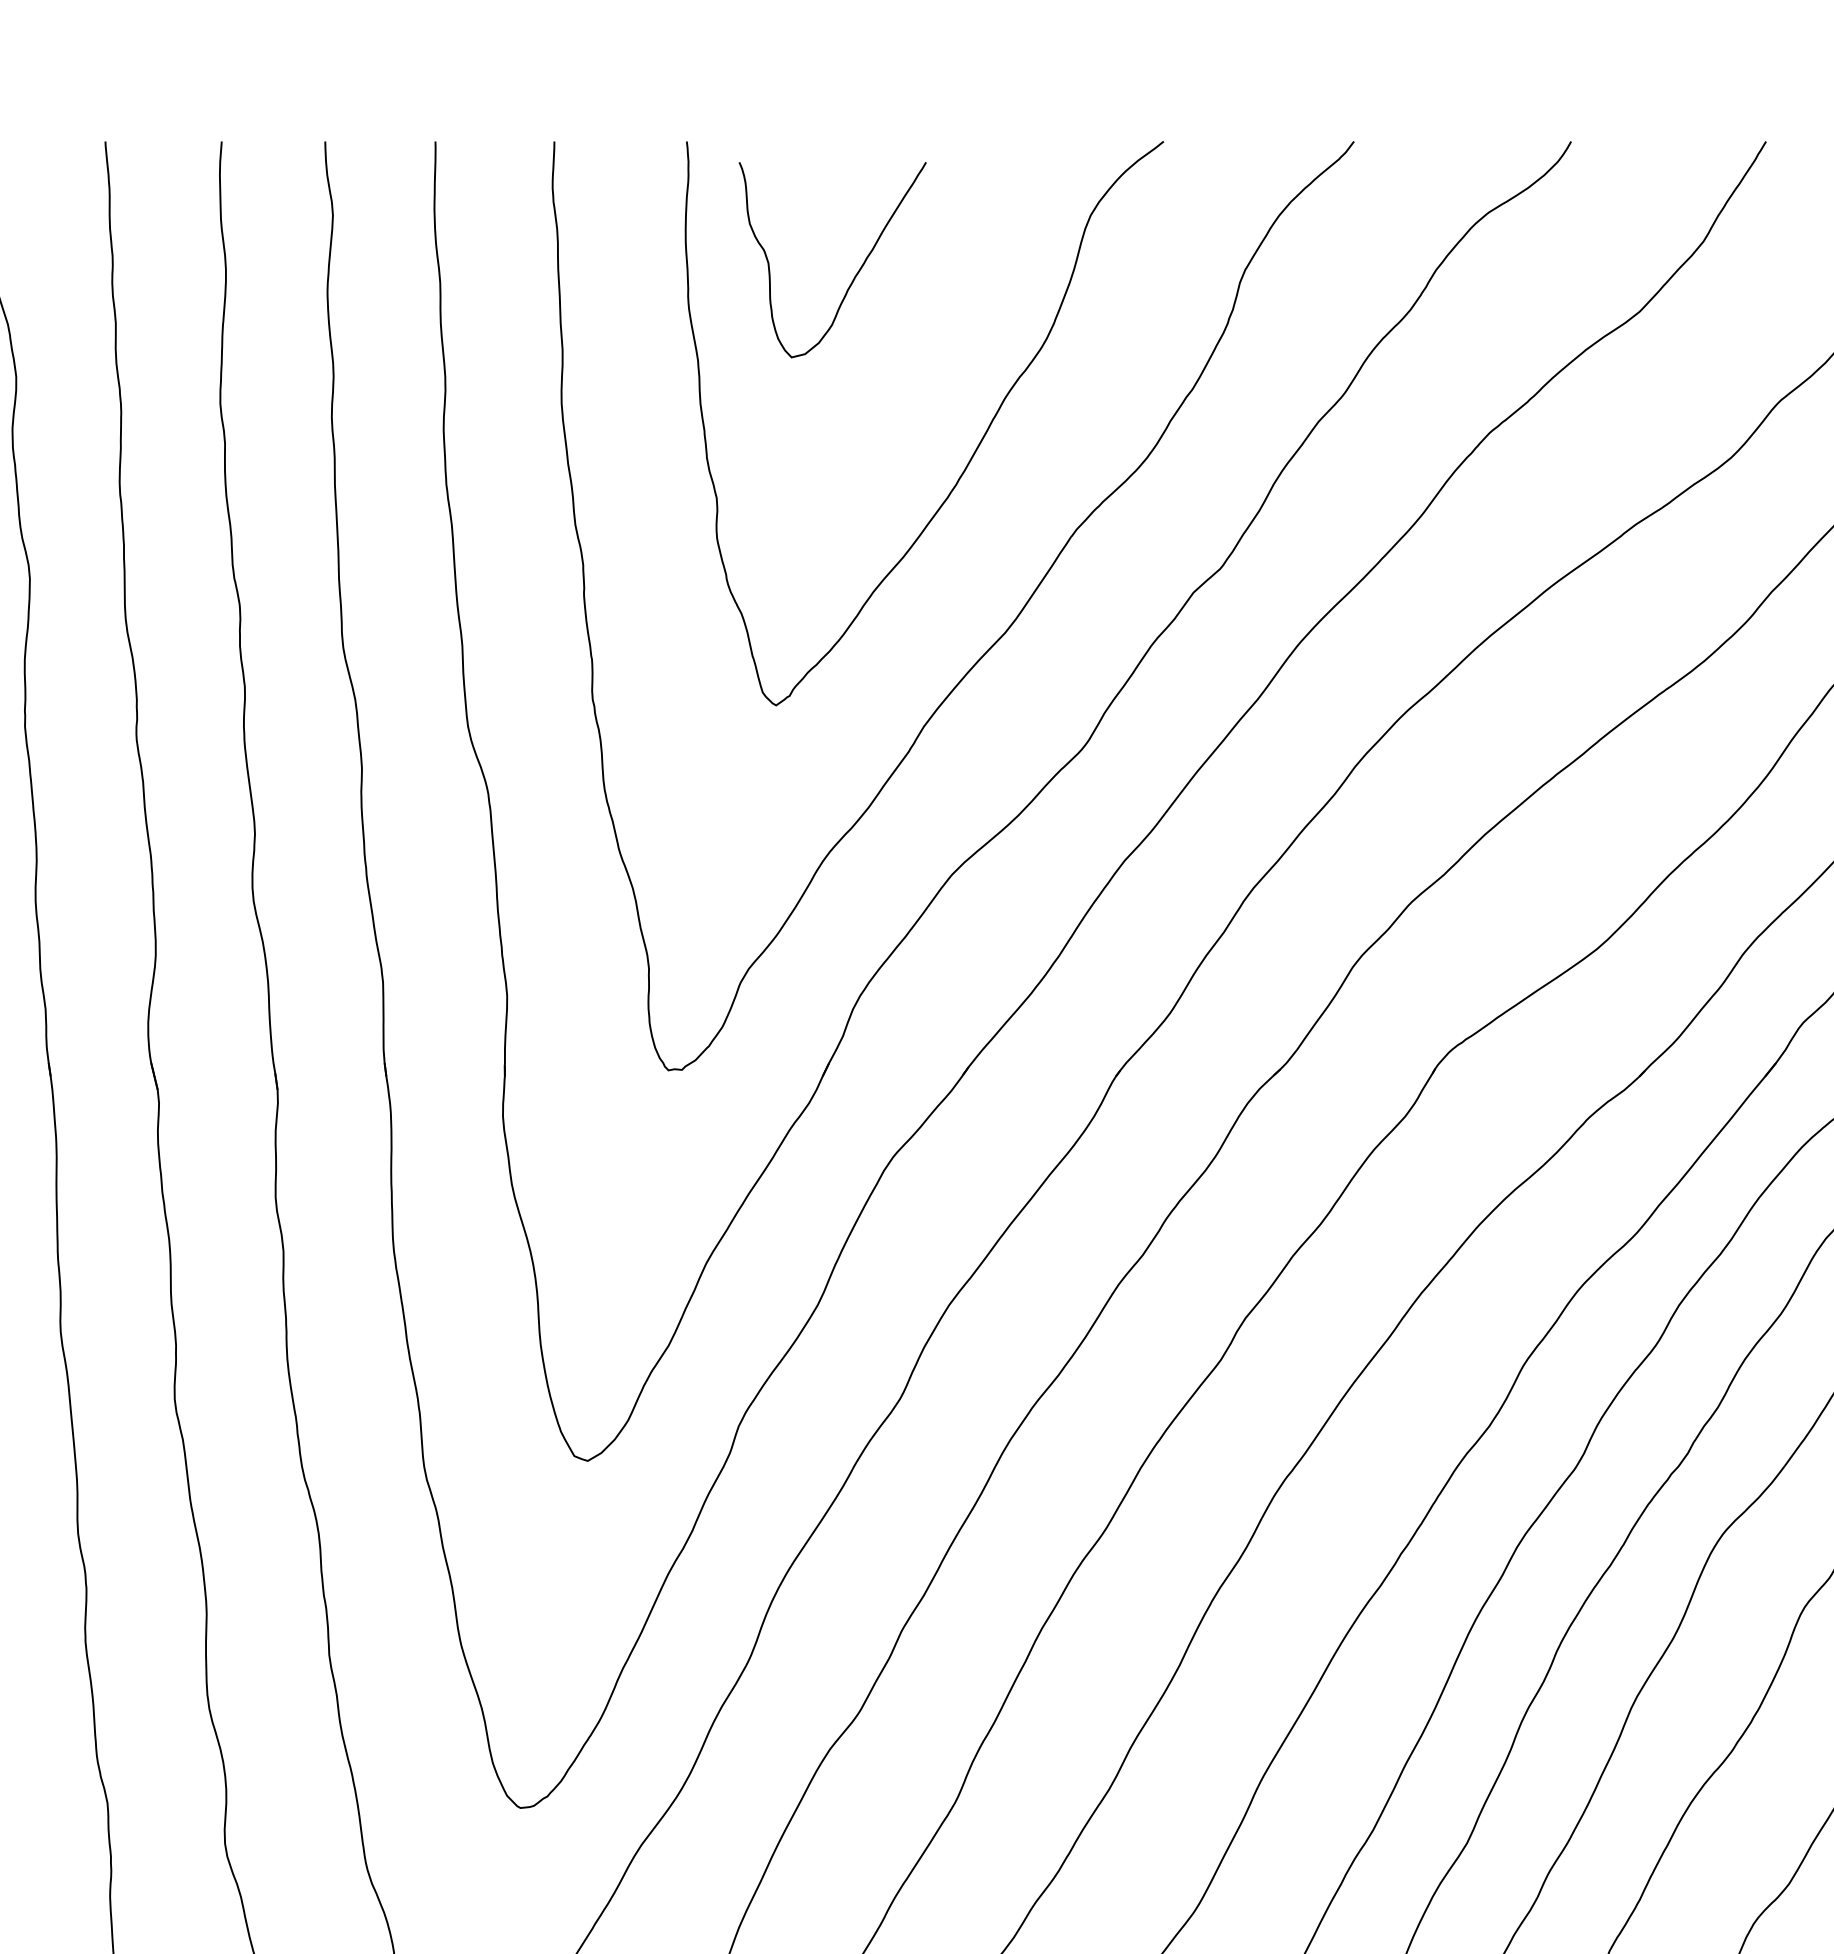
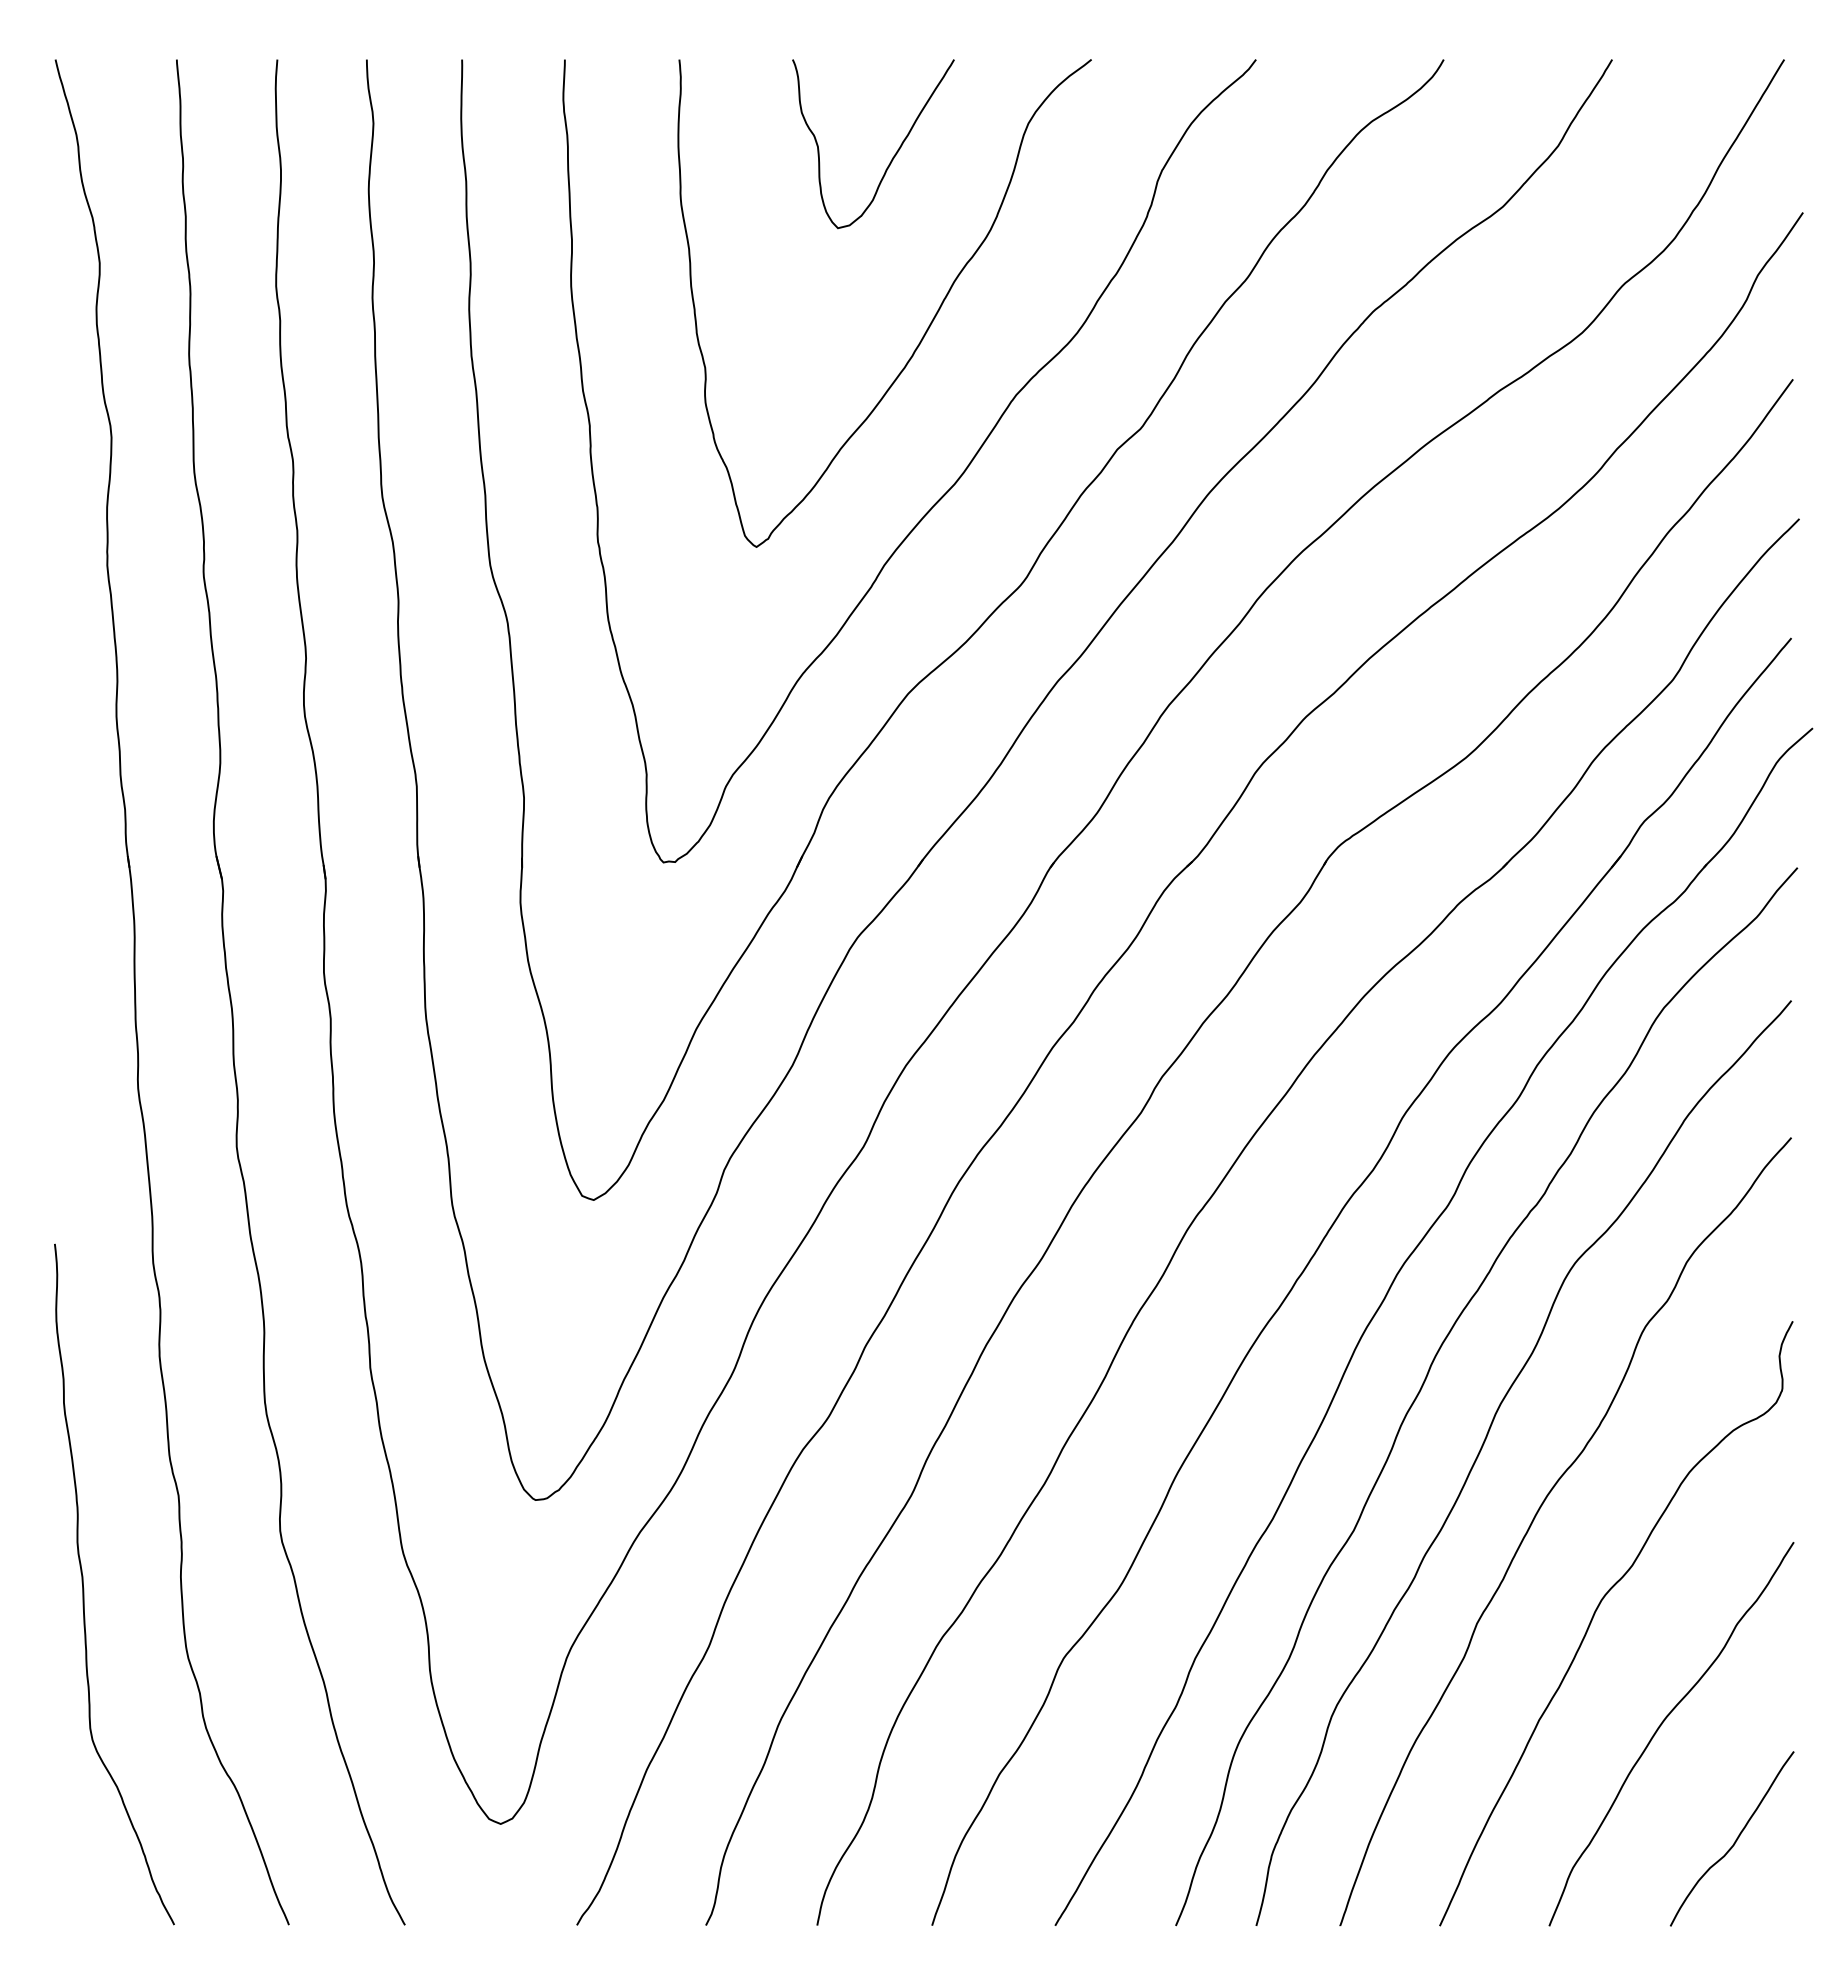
curve: (854, 275) -> (892, 157), moved

